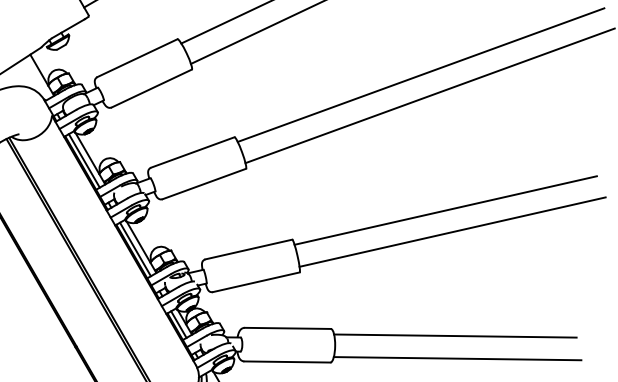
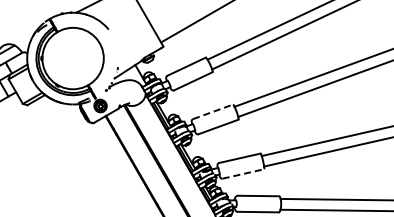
line: (193, 151) -> (213, 111), solid -> dashed
line: (256, 281) -> (243, 173), solid -> dashed

